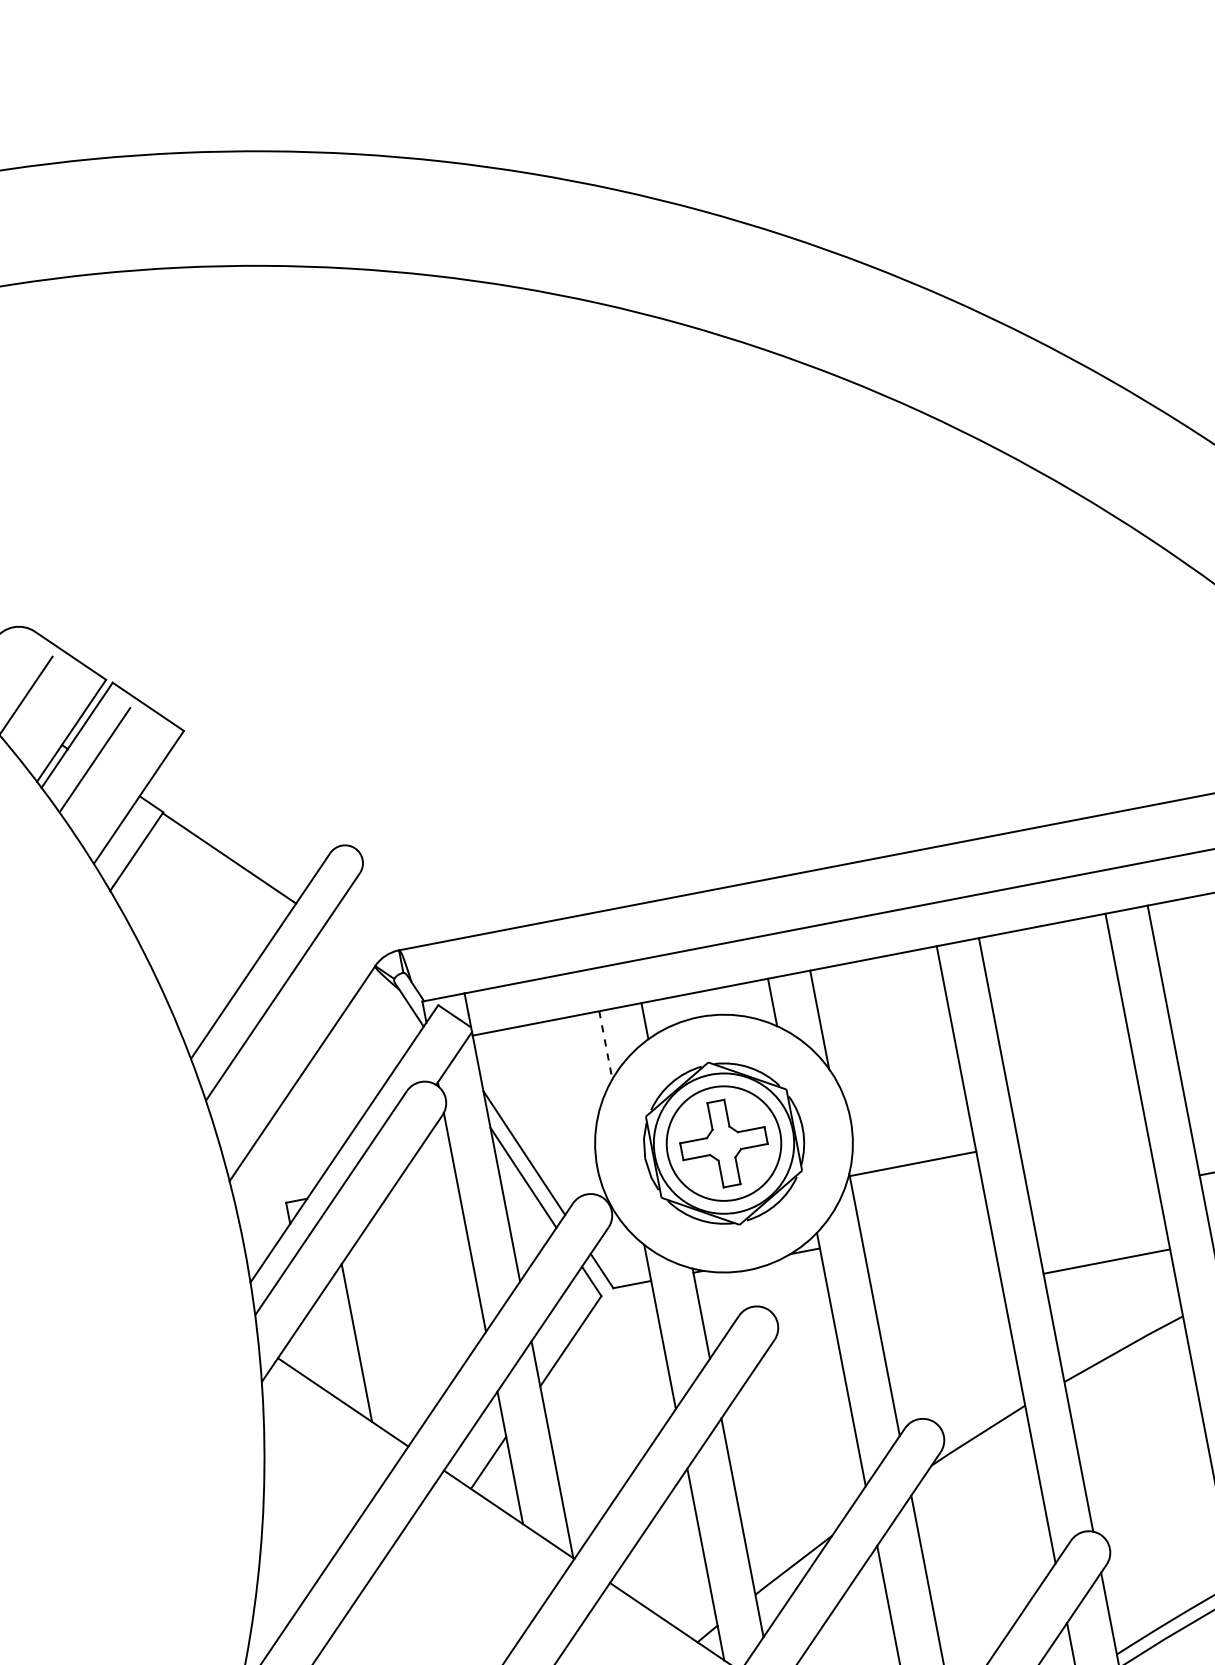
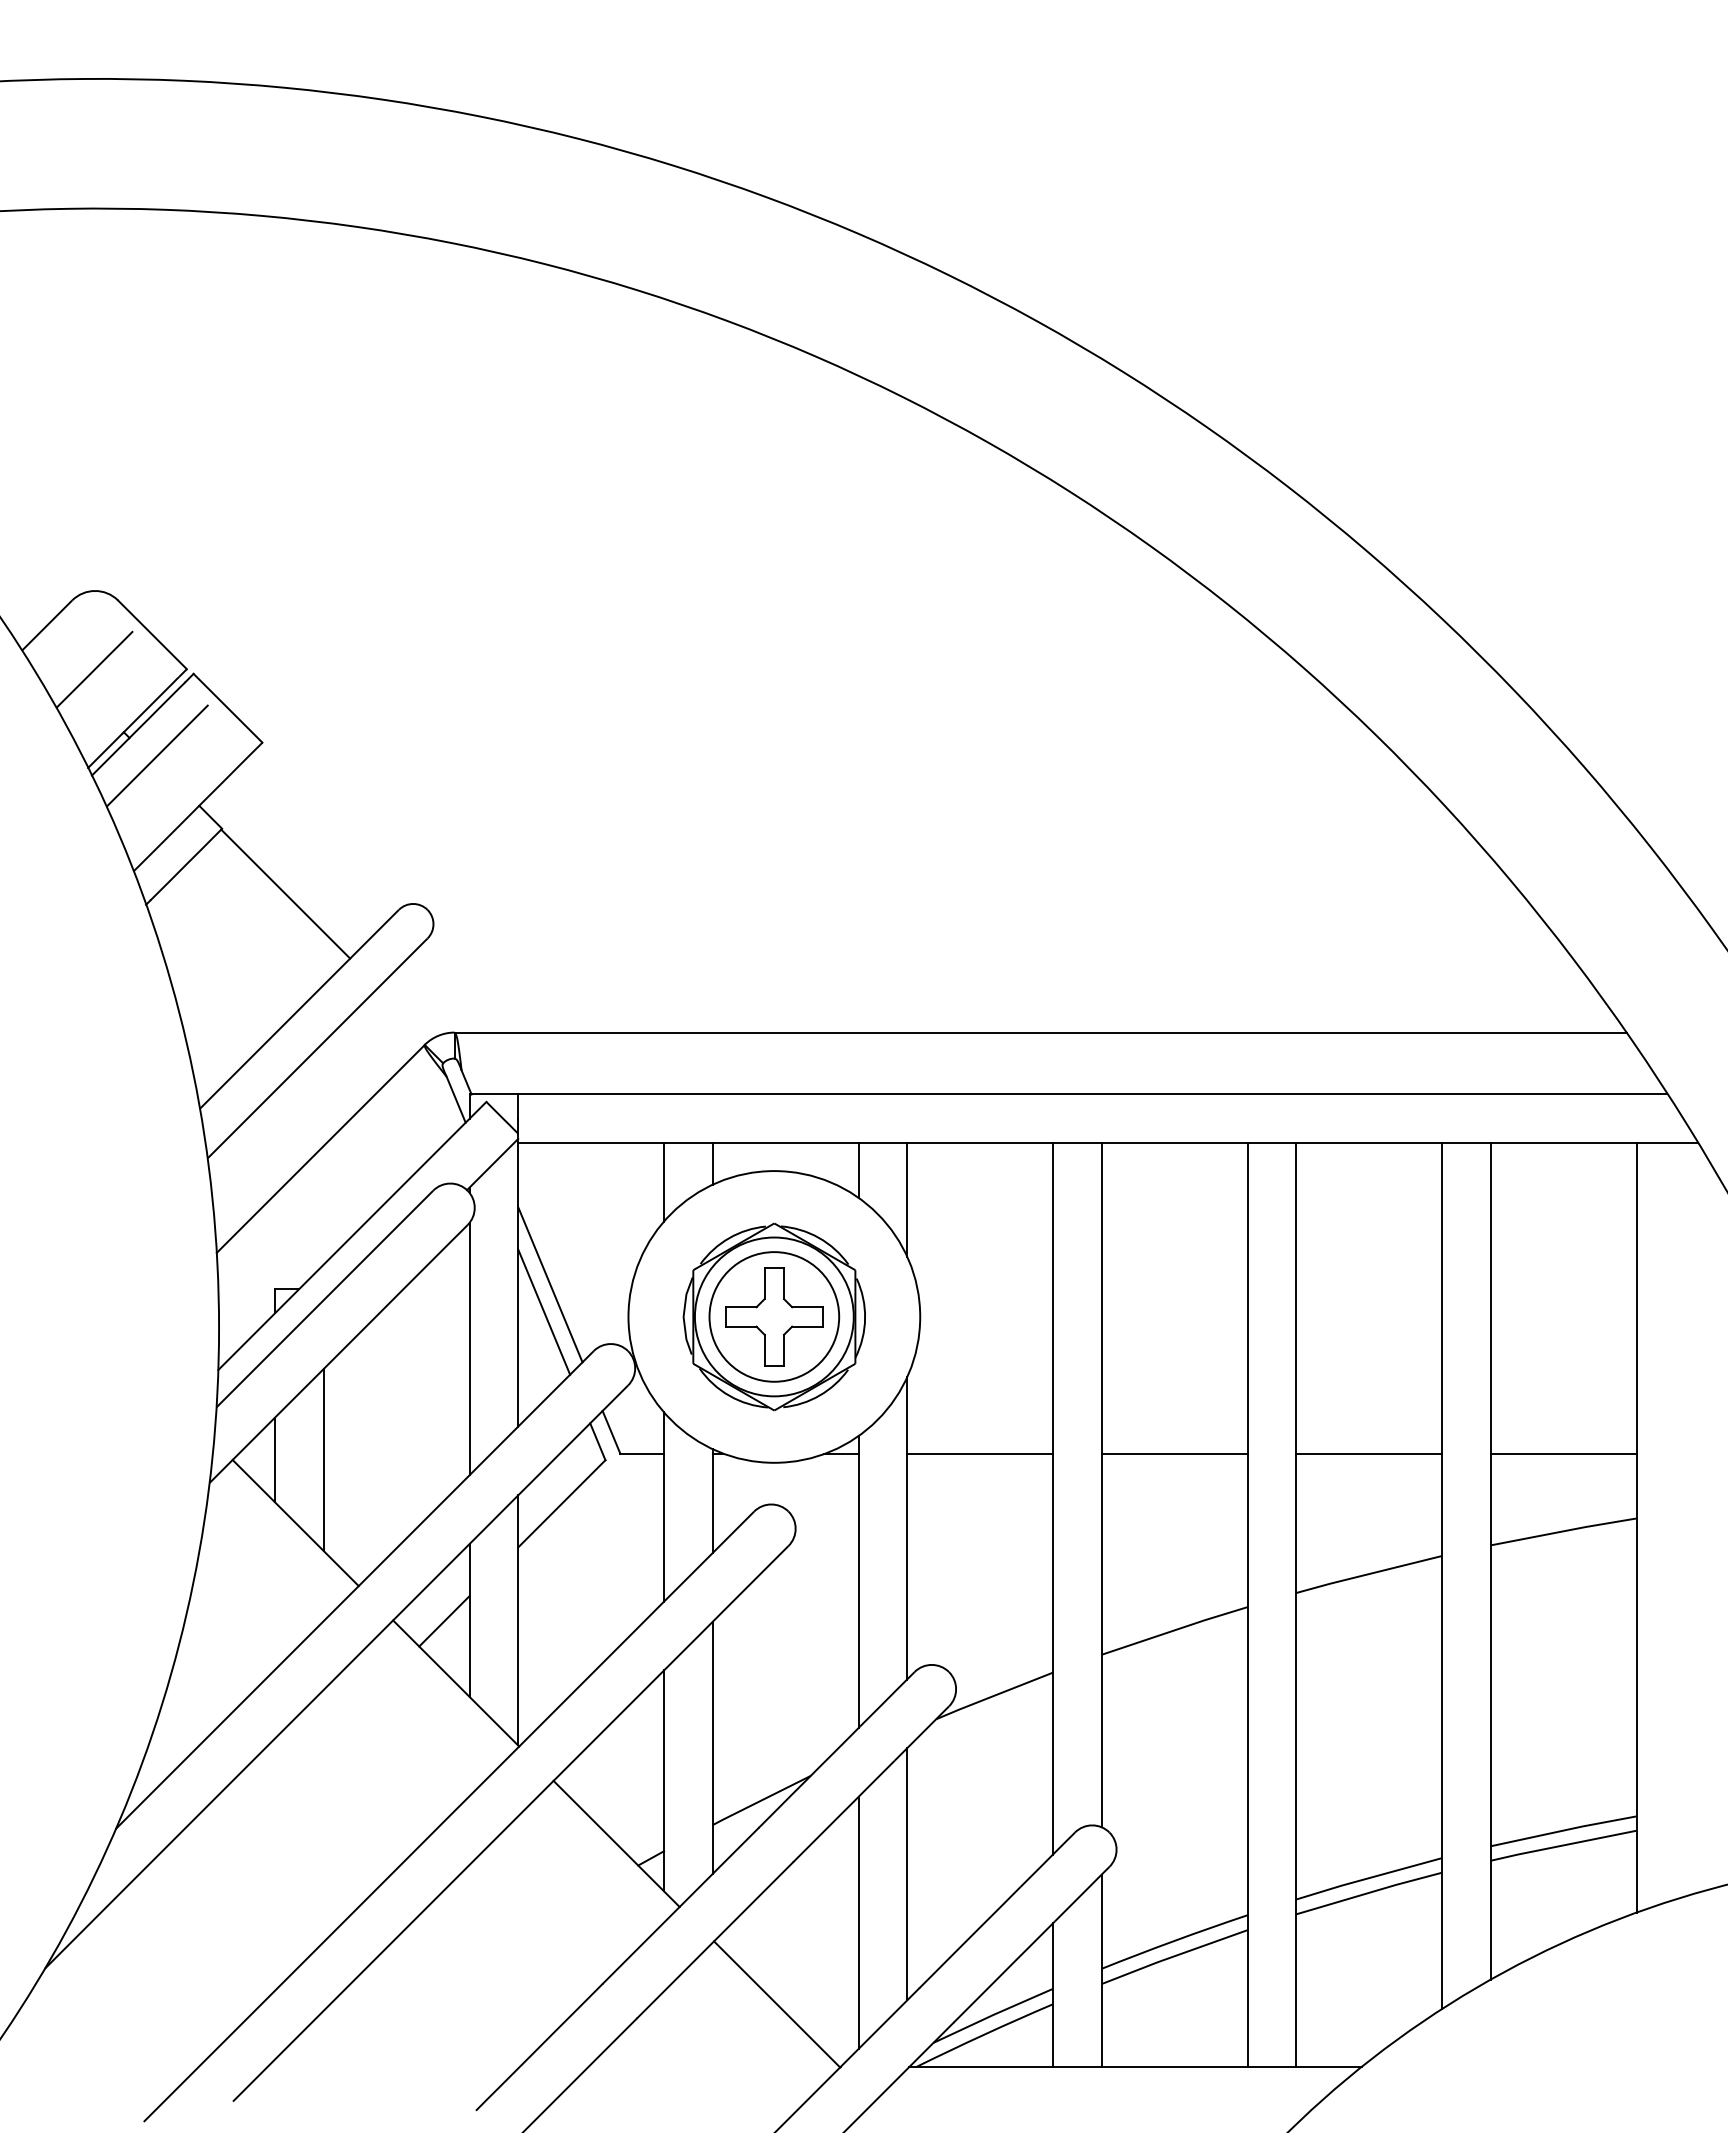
line: (606, 1045) -> (664, 1182), dashed -> solid
line: (913, 1163) -> (980, 1453), moved
line: (1106, 1261) -> (1174, 1453), moved
line: (315, 1350) -> (275, 1459), added

